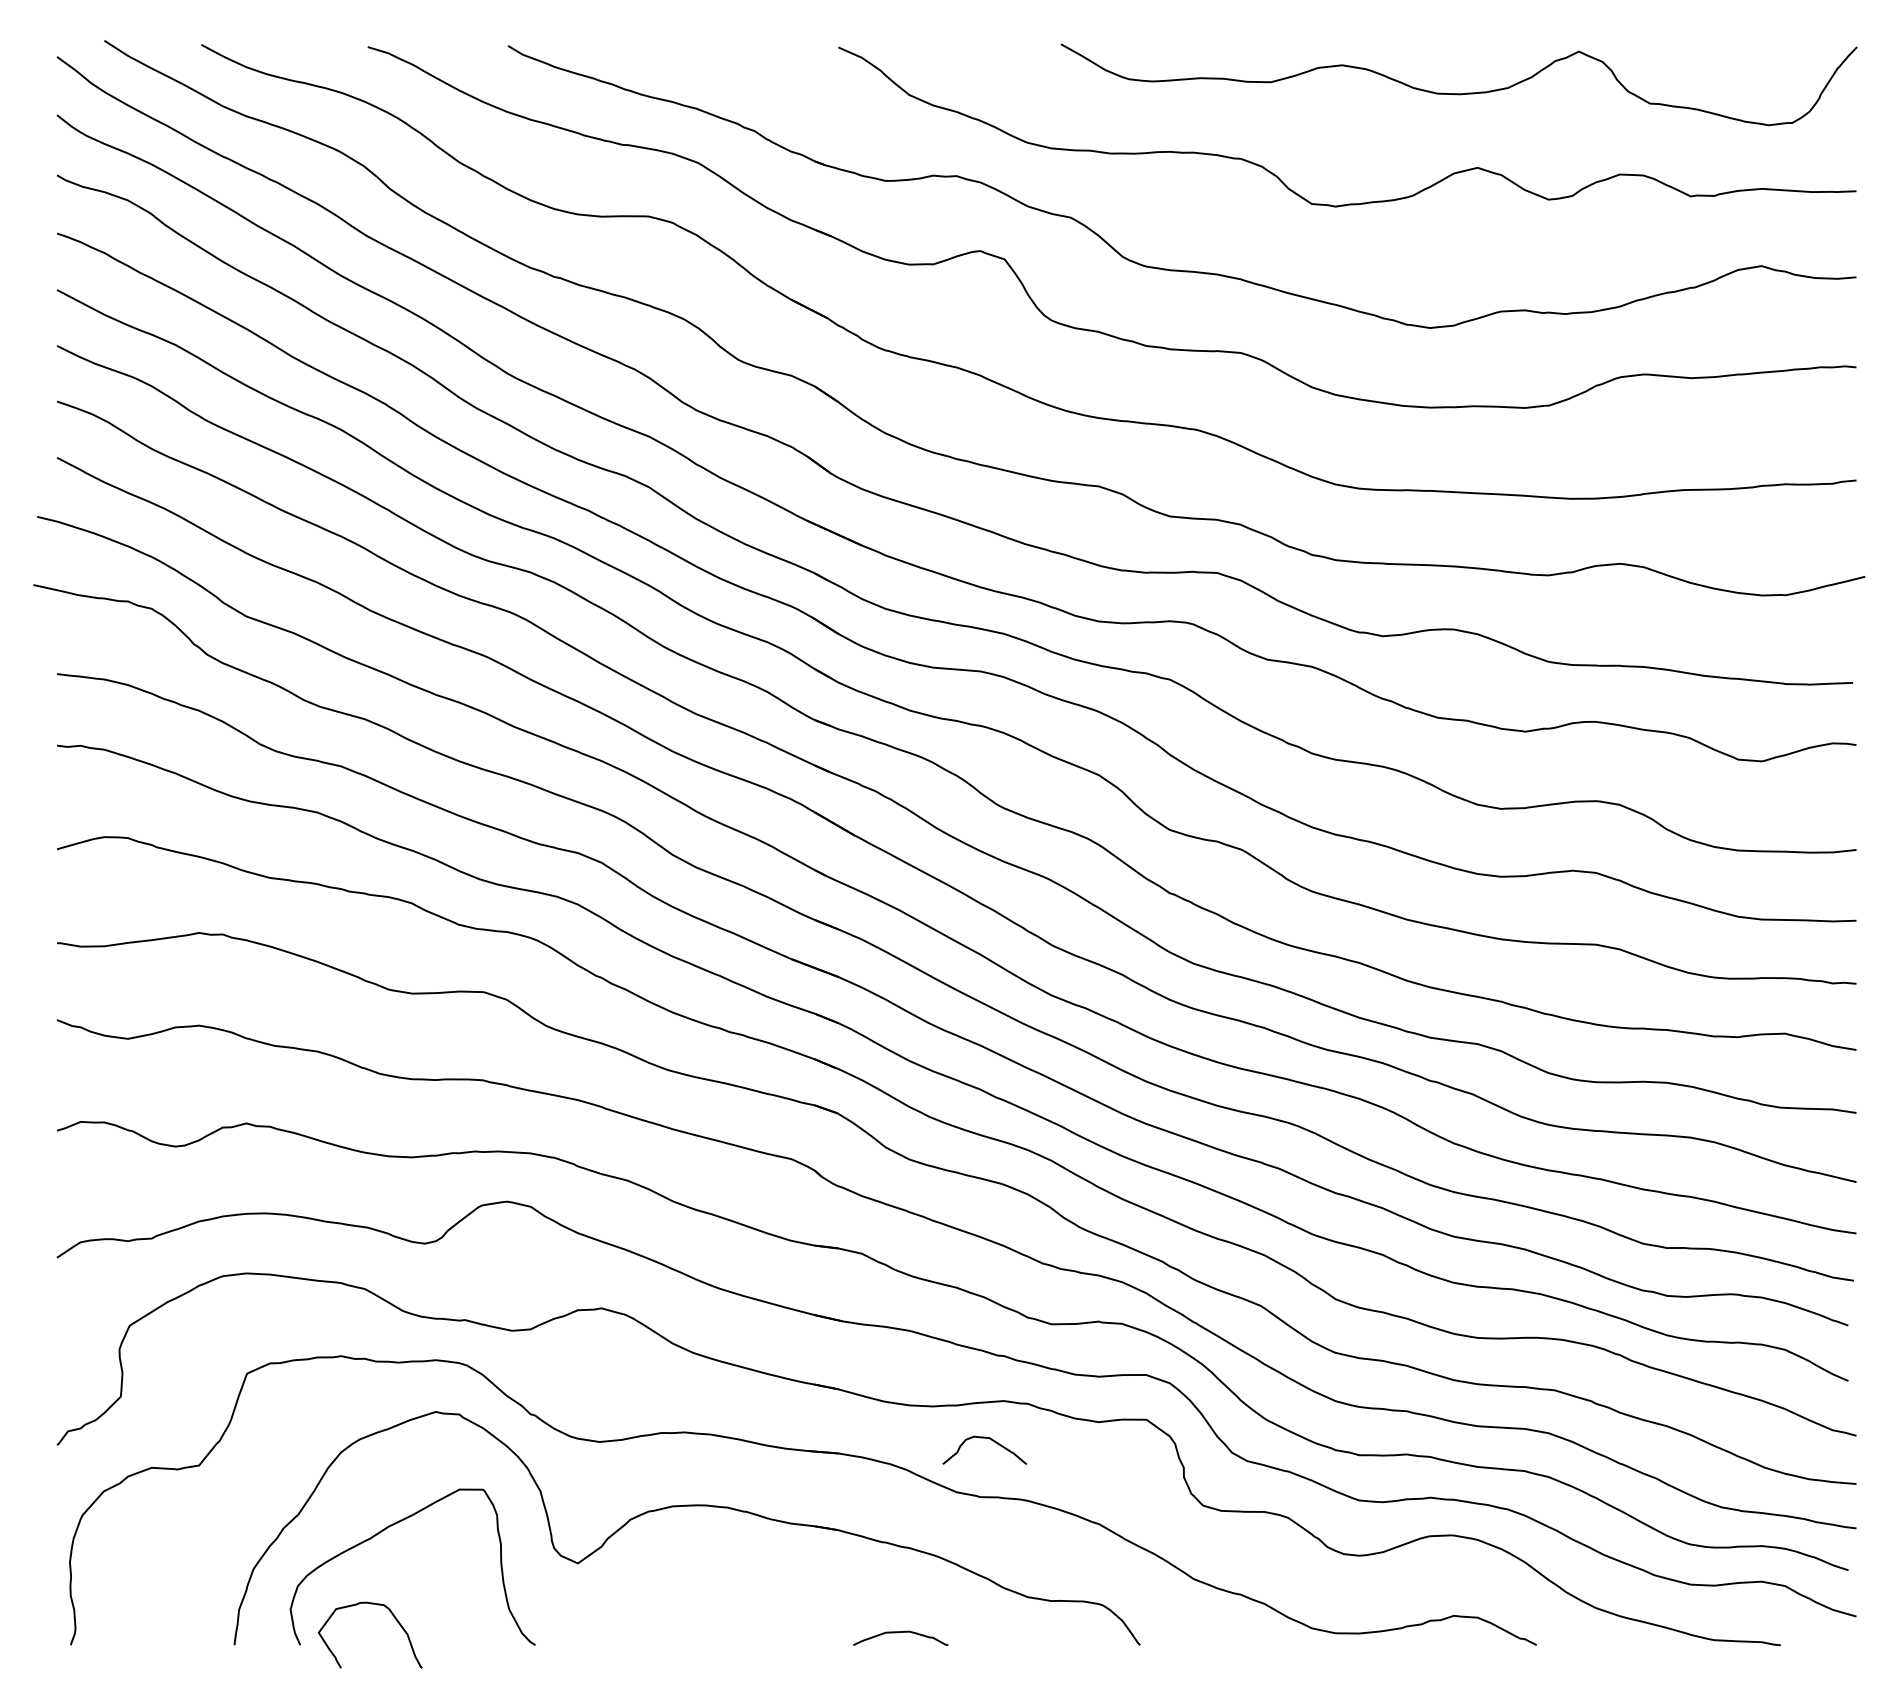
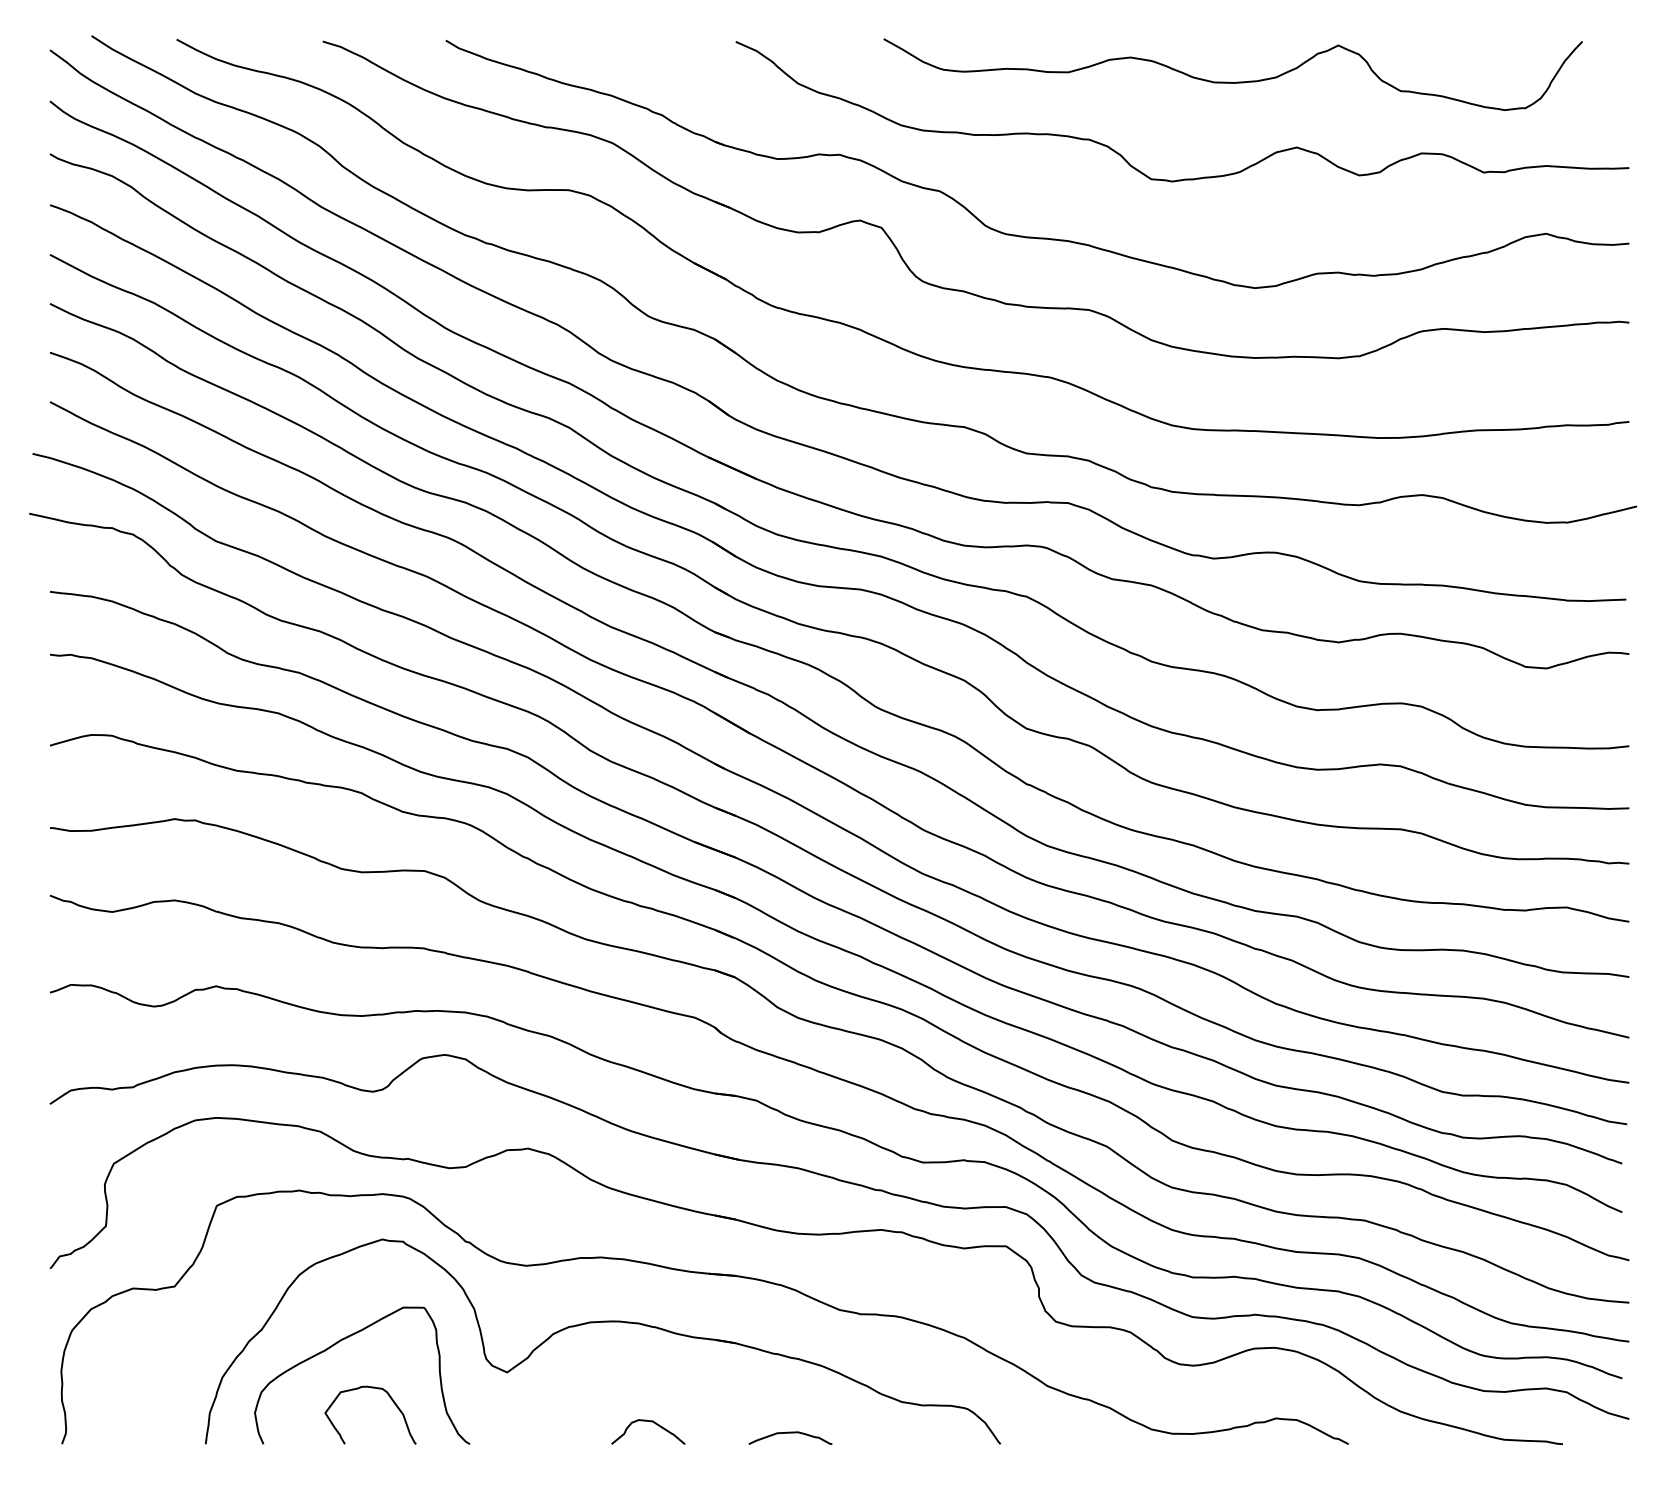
curve: (1458, 93) -> (1232, 82), moved
curve: (984, 1438) -> (648, 1421), moved
curve: (394, 1618) -> (391, 1400), moved

